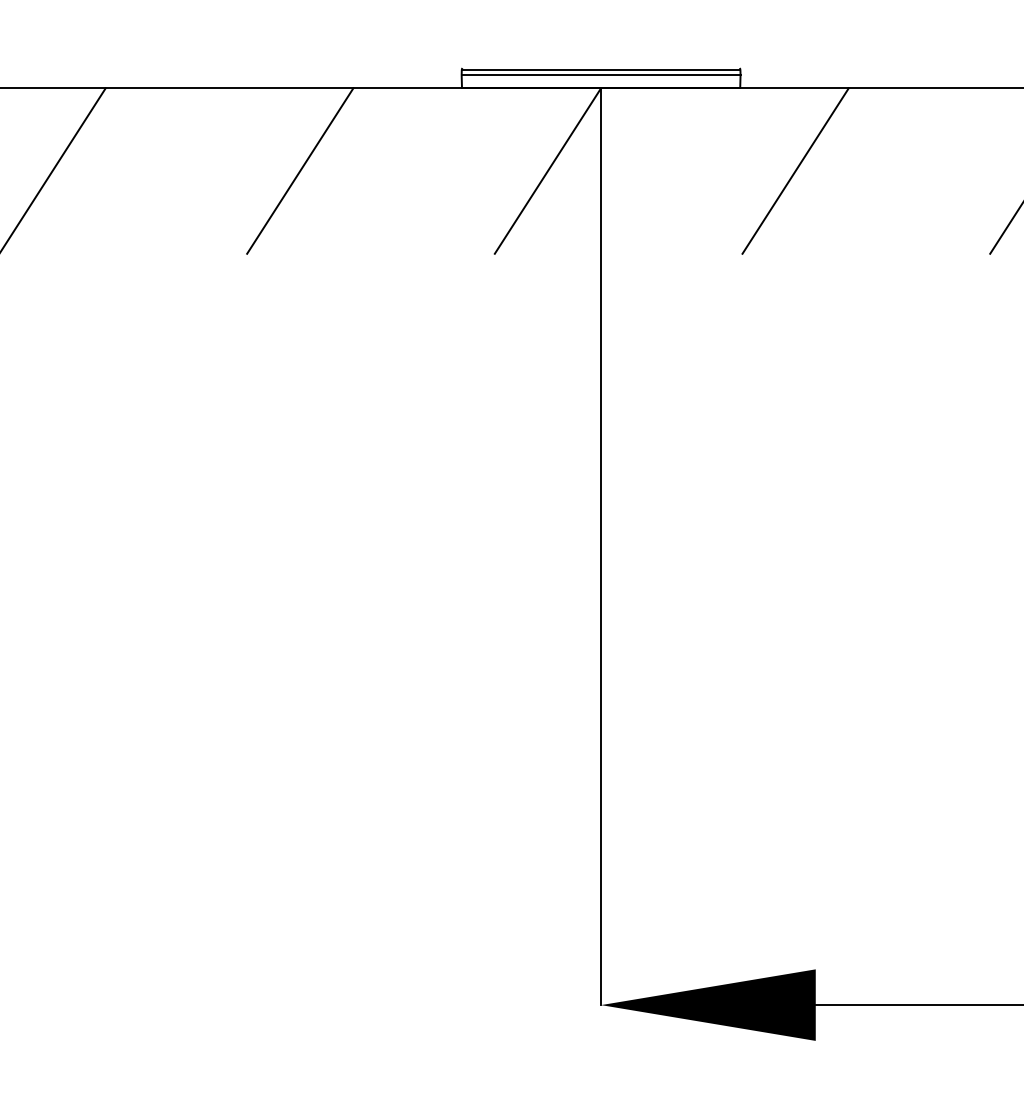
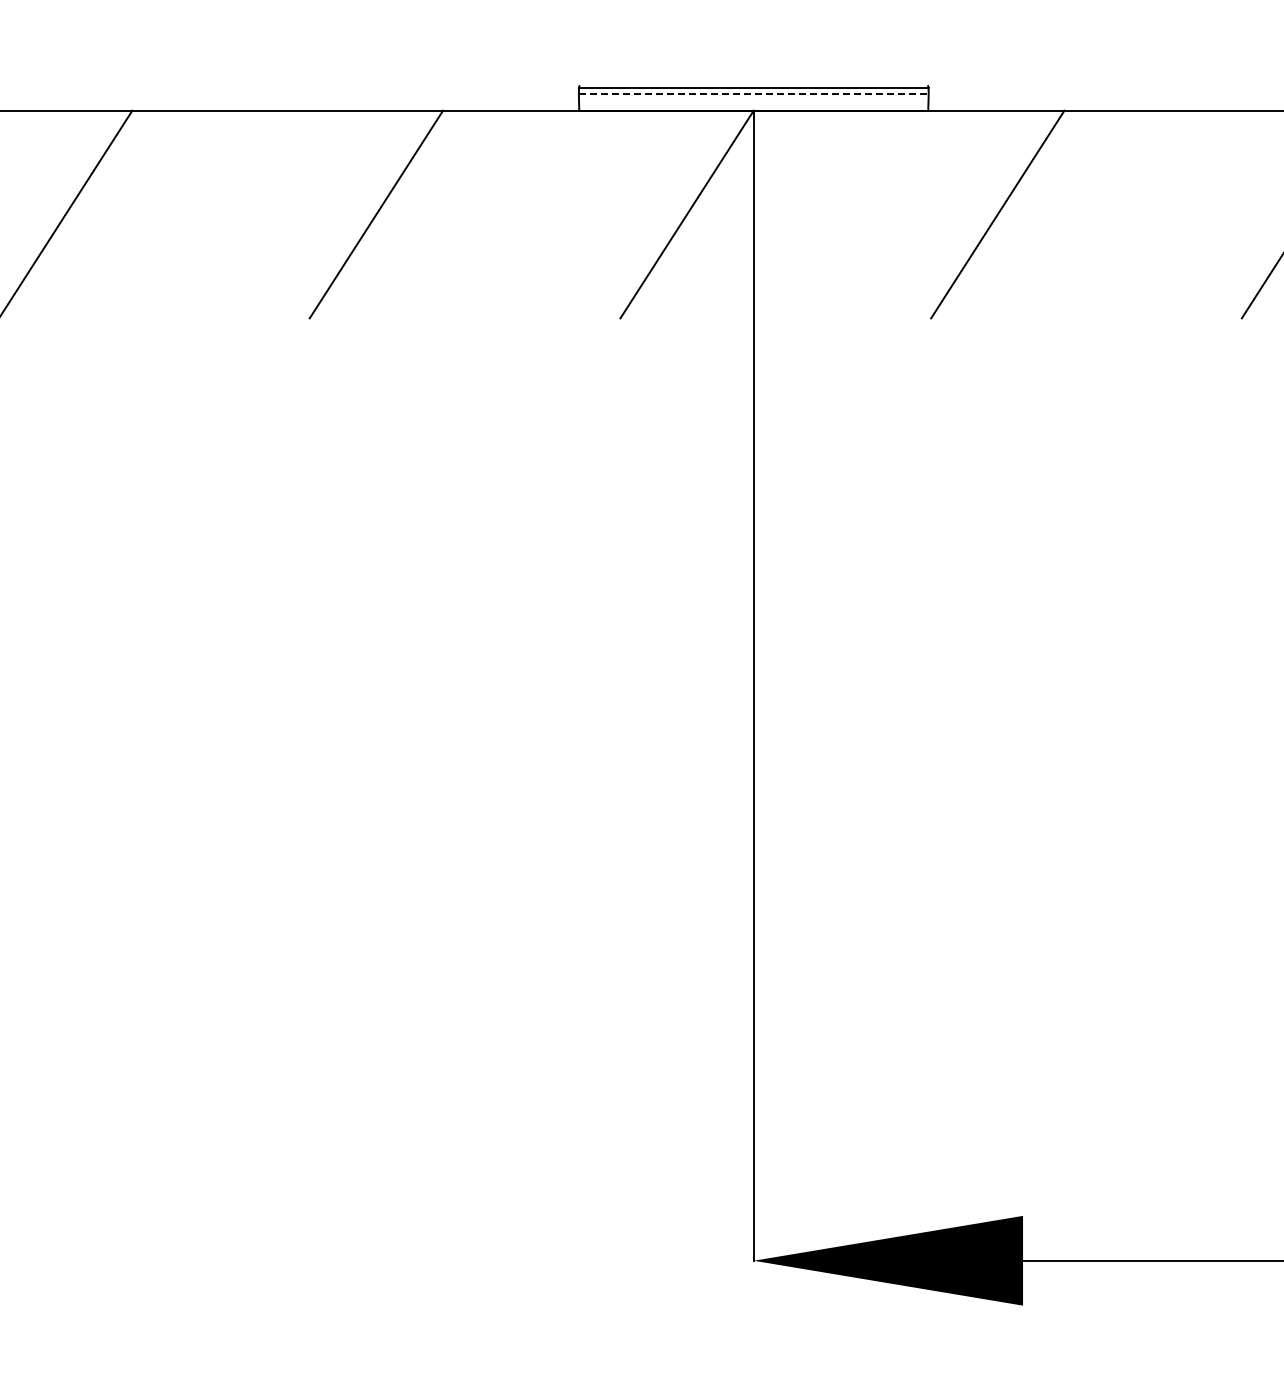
line: (600, 75) -> (753, 94), solid -> dashed

